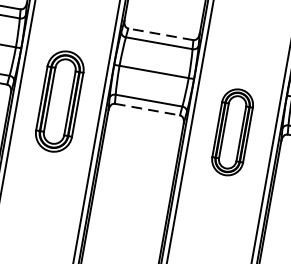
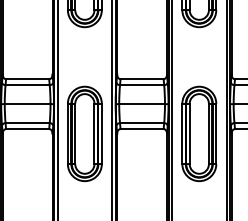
line: (161, 34) -> (142, 79), dashed -> solid
part: (59, 100) -> (84, 133), size x1.43
line: (147, 110) -> (142, 129), dashed -> solid
part: (232, 131) -> (199, 133), size x1.67

